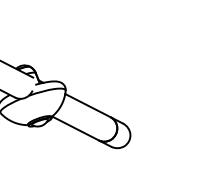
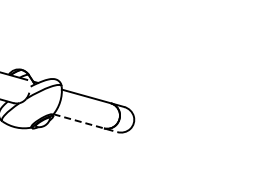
line: (81, 131) -> (85, 123), solid -> dashed

